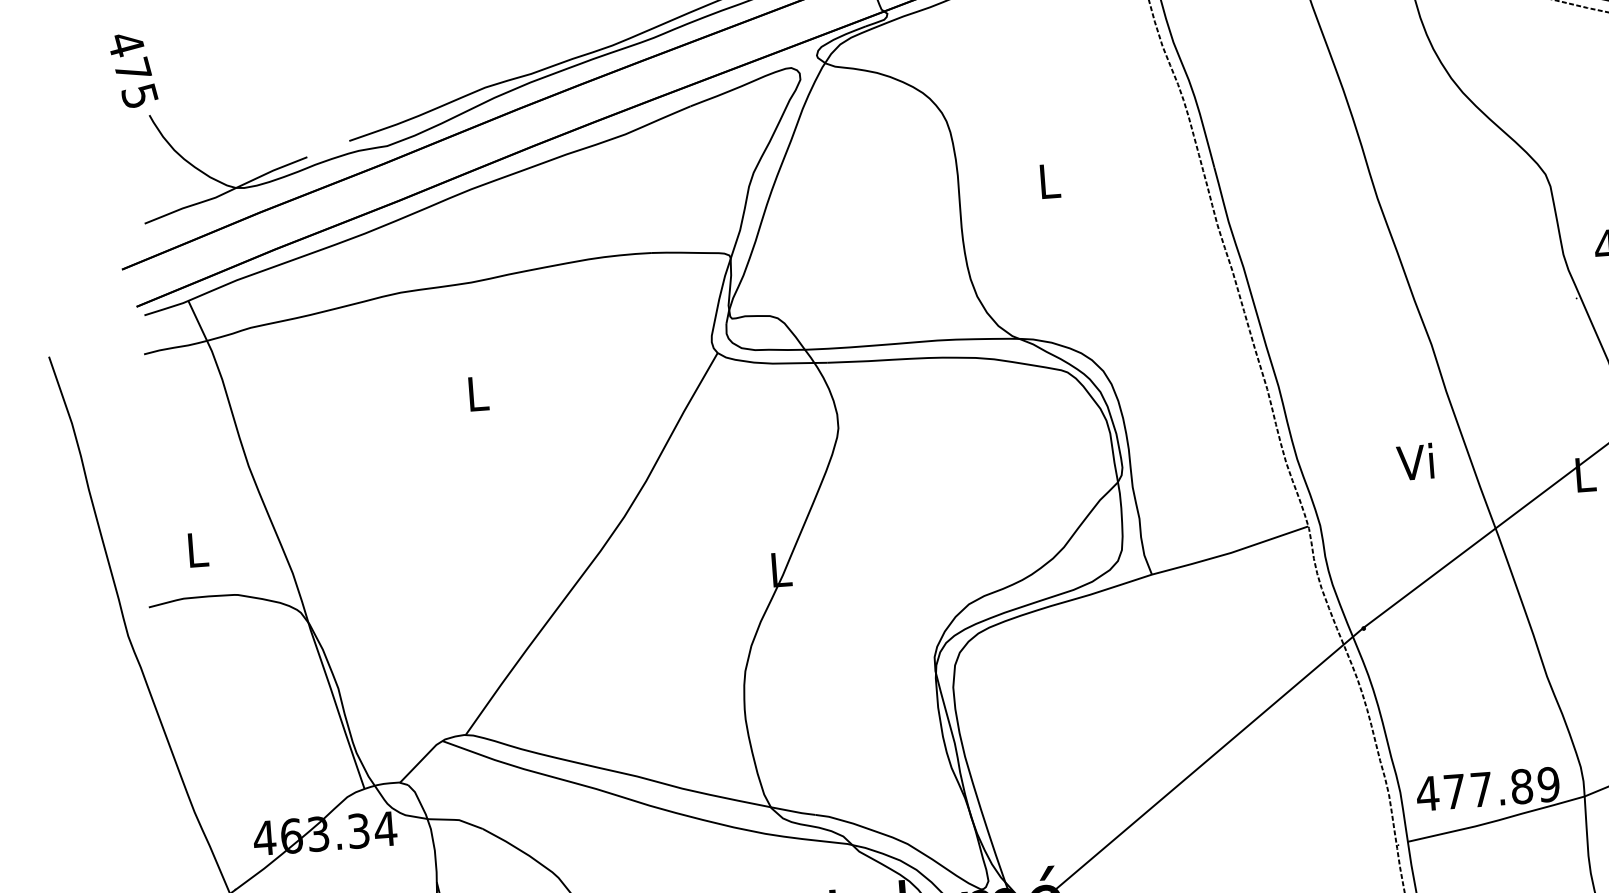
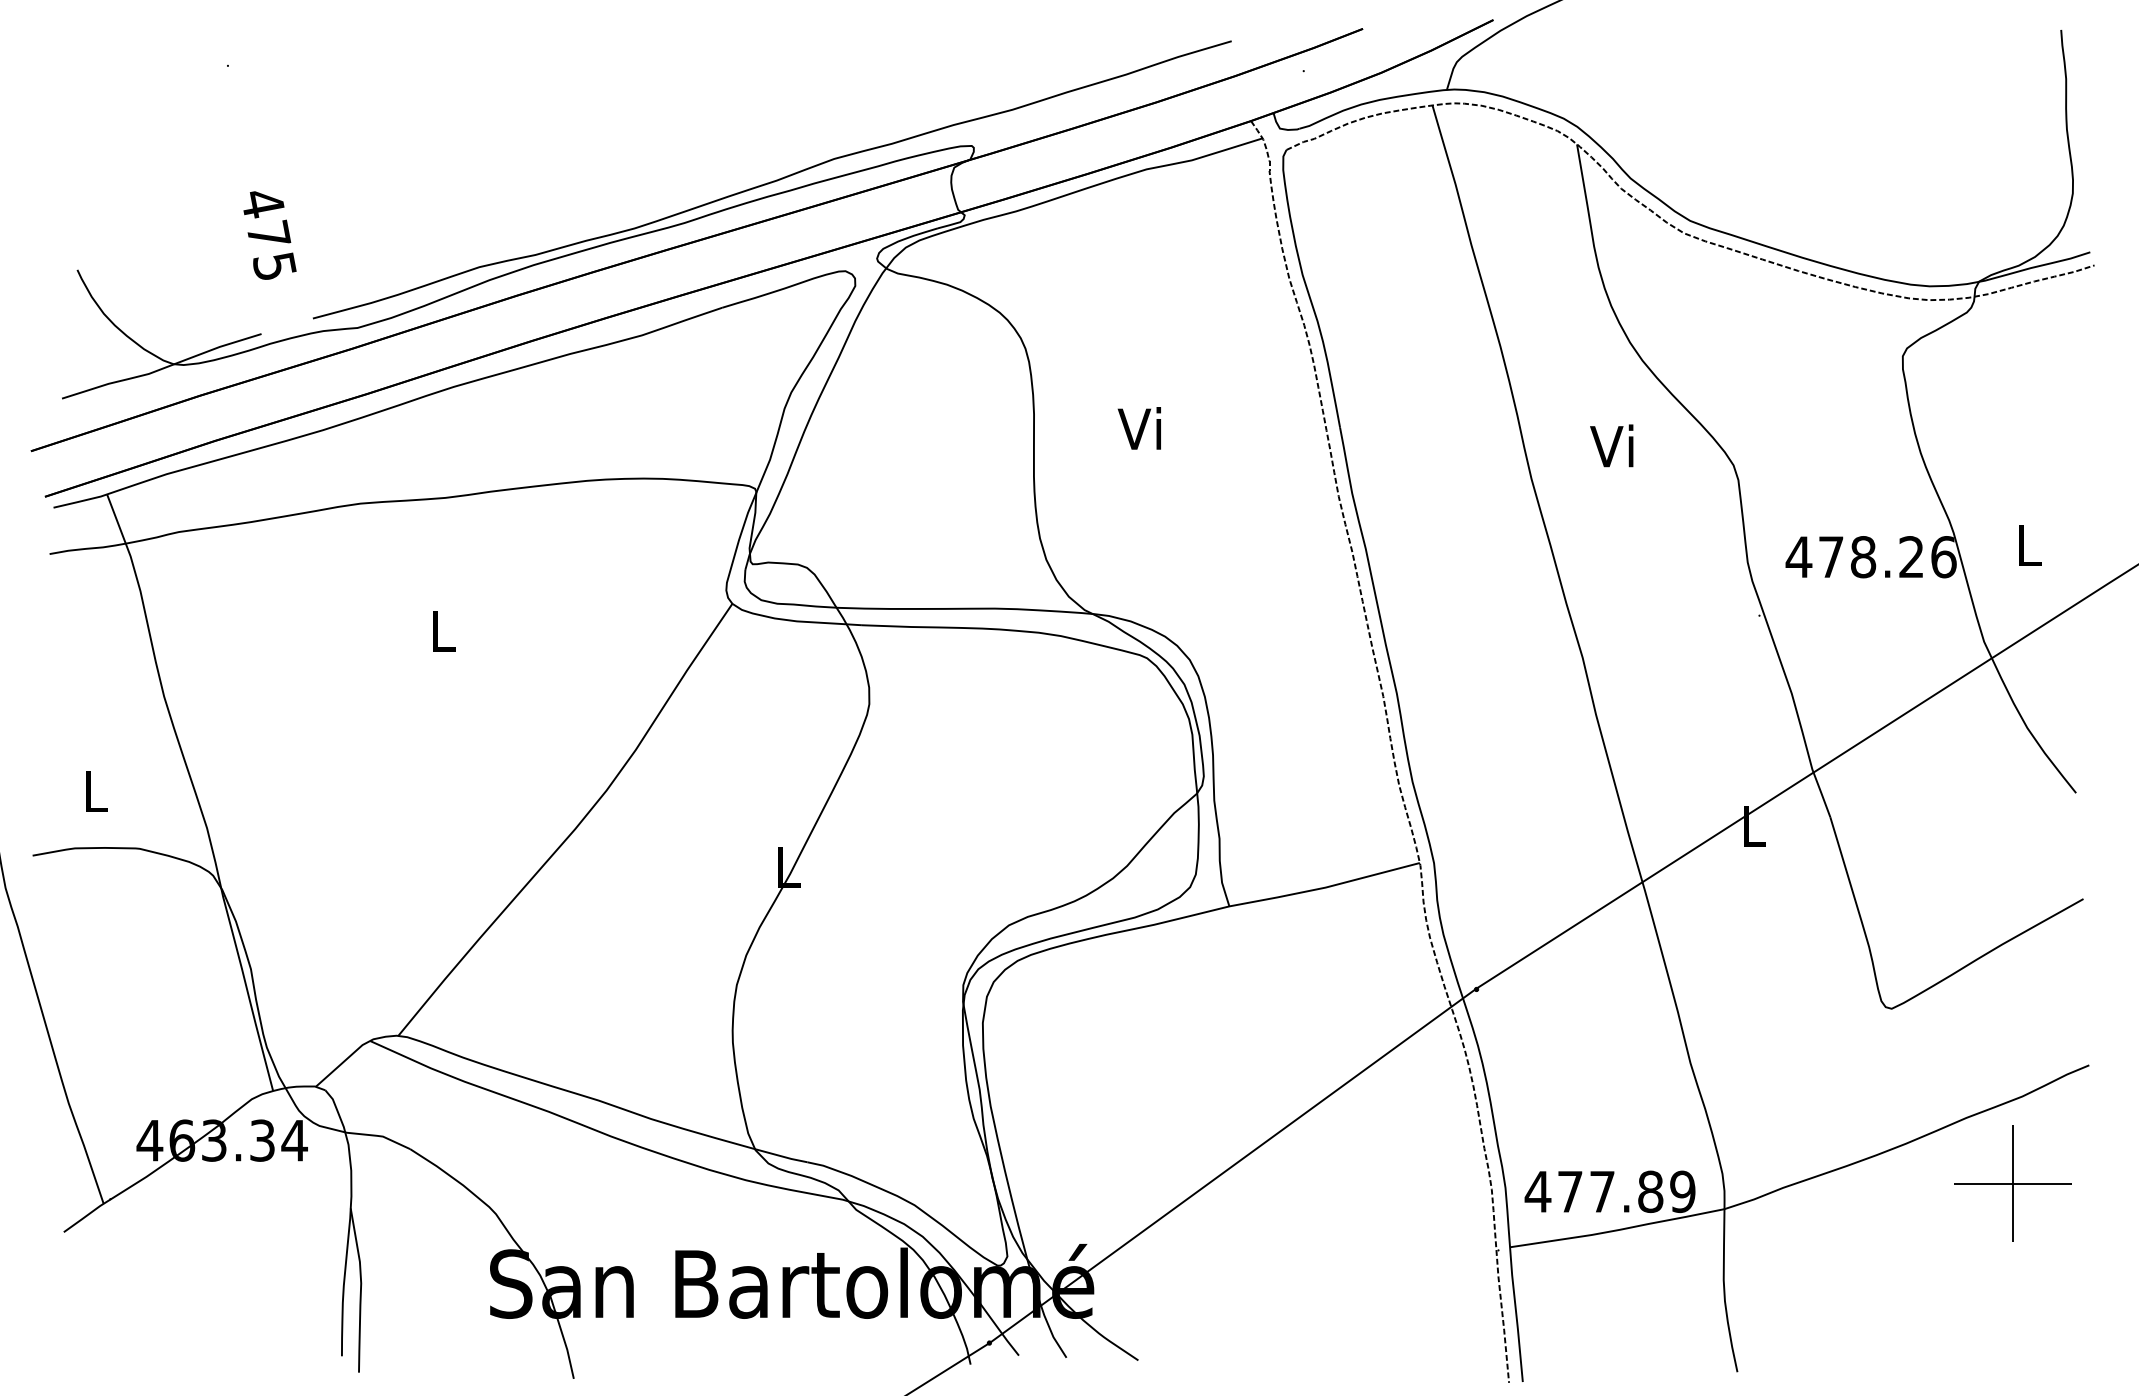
text: (133, 70) -> (269, 235), moved
text: (1046, 181) -> (1138, 428), L -> Vi
text: (1414, 461) -> (1611, 445), moved

